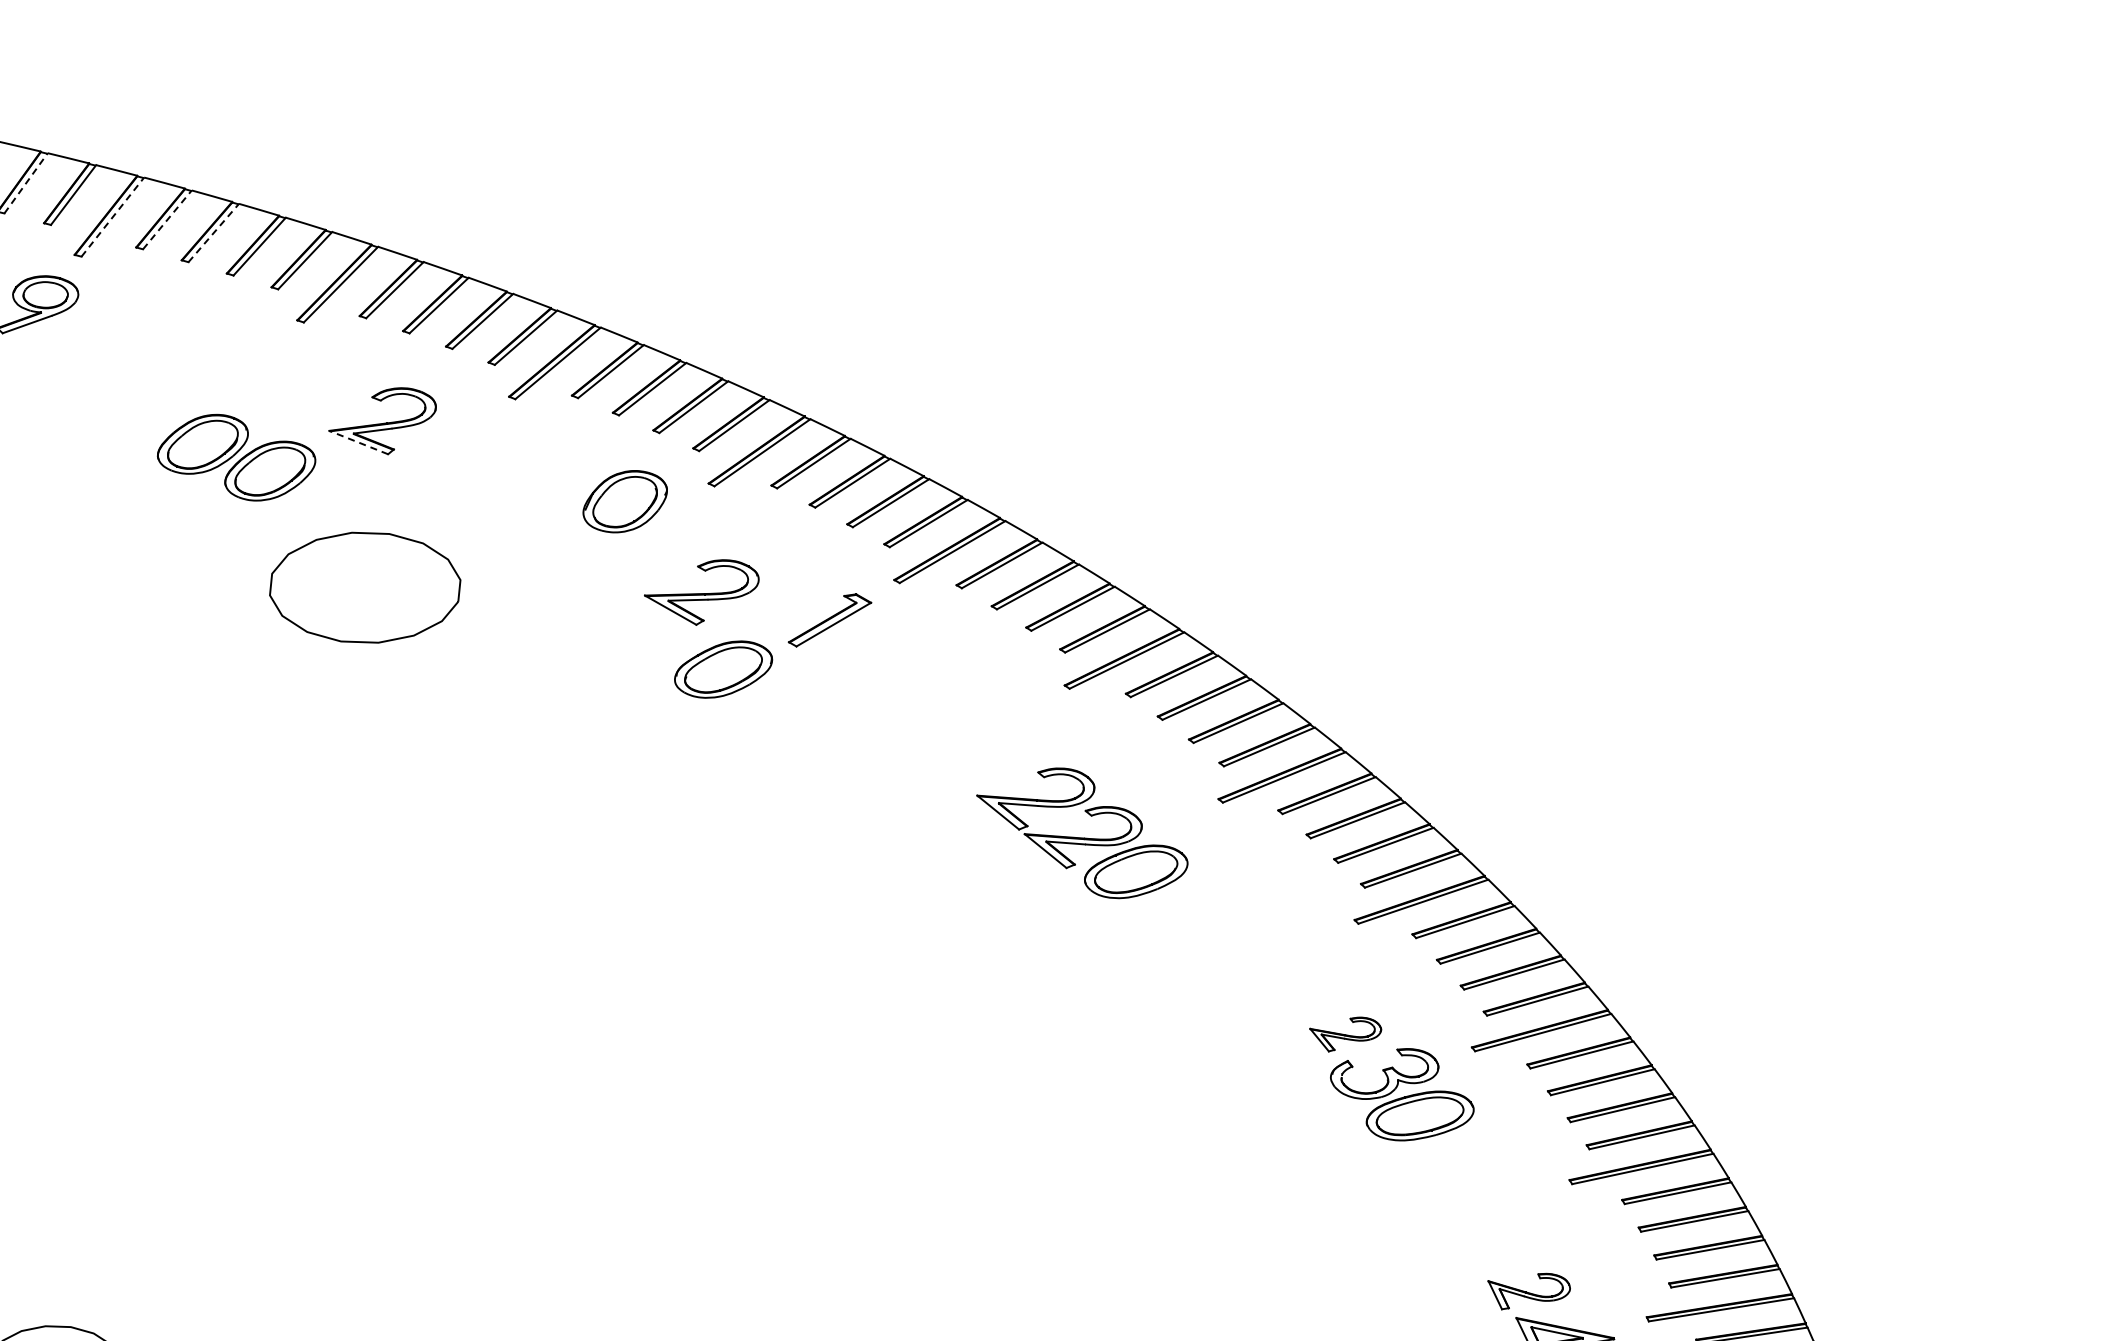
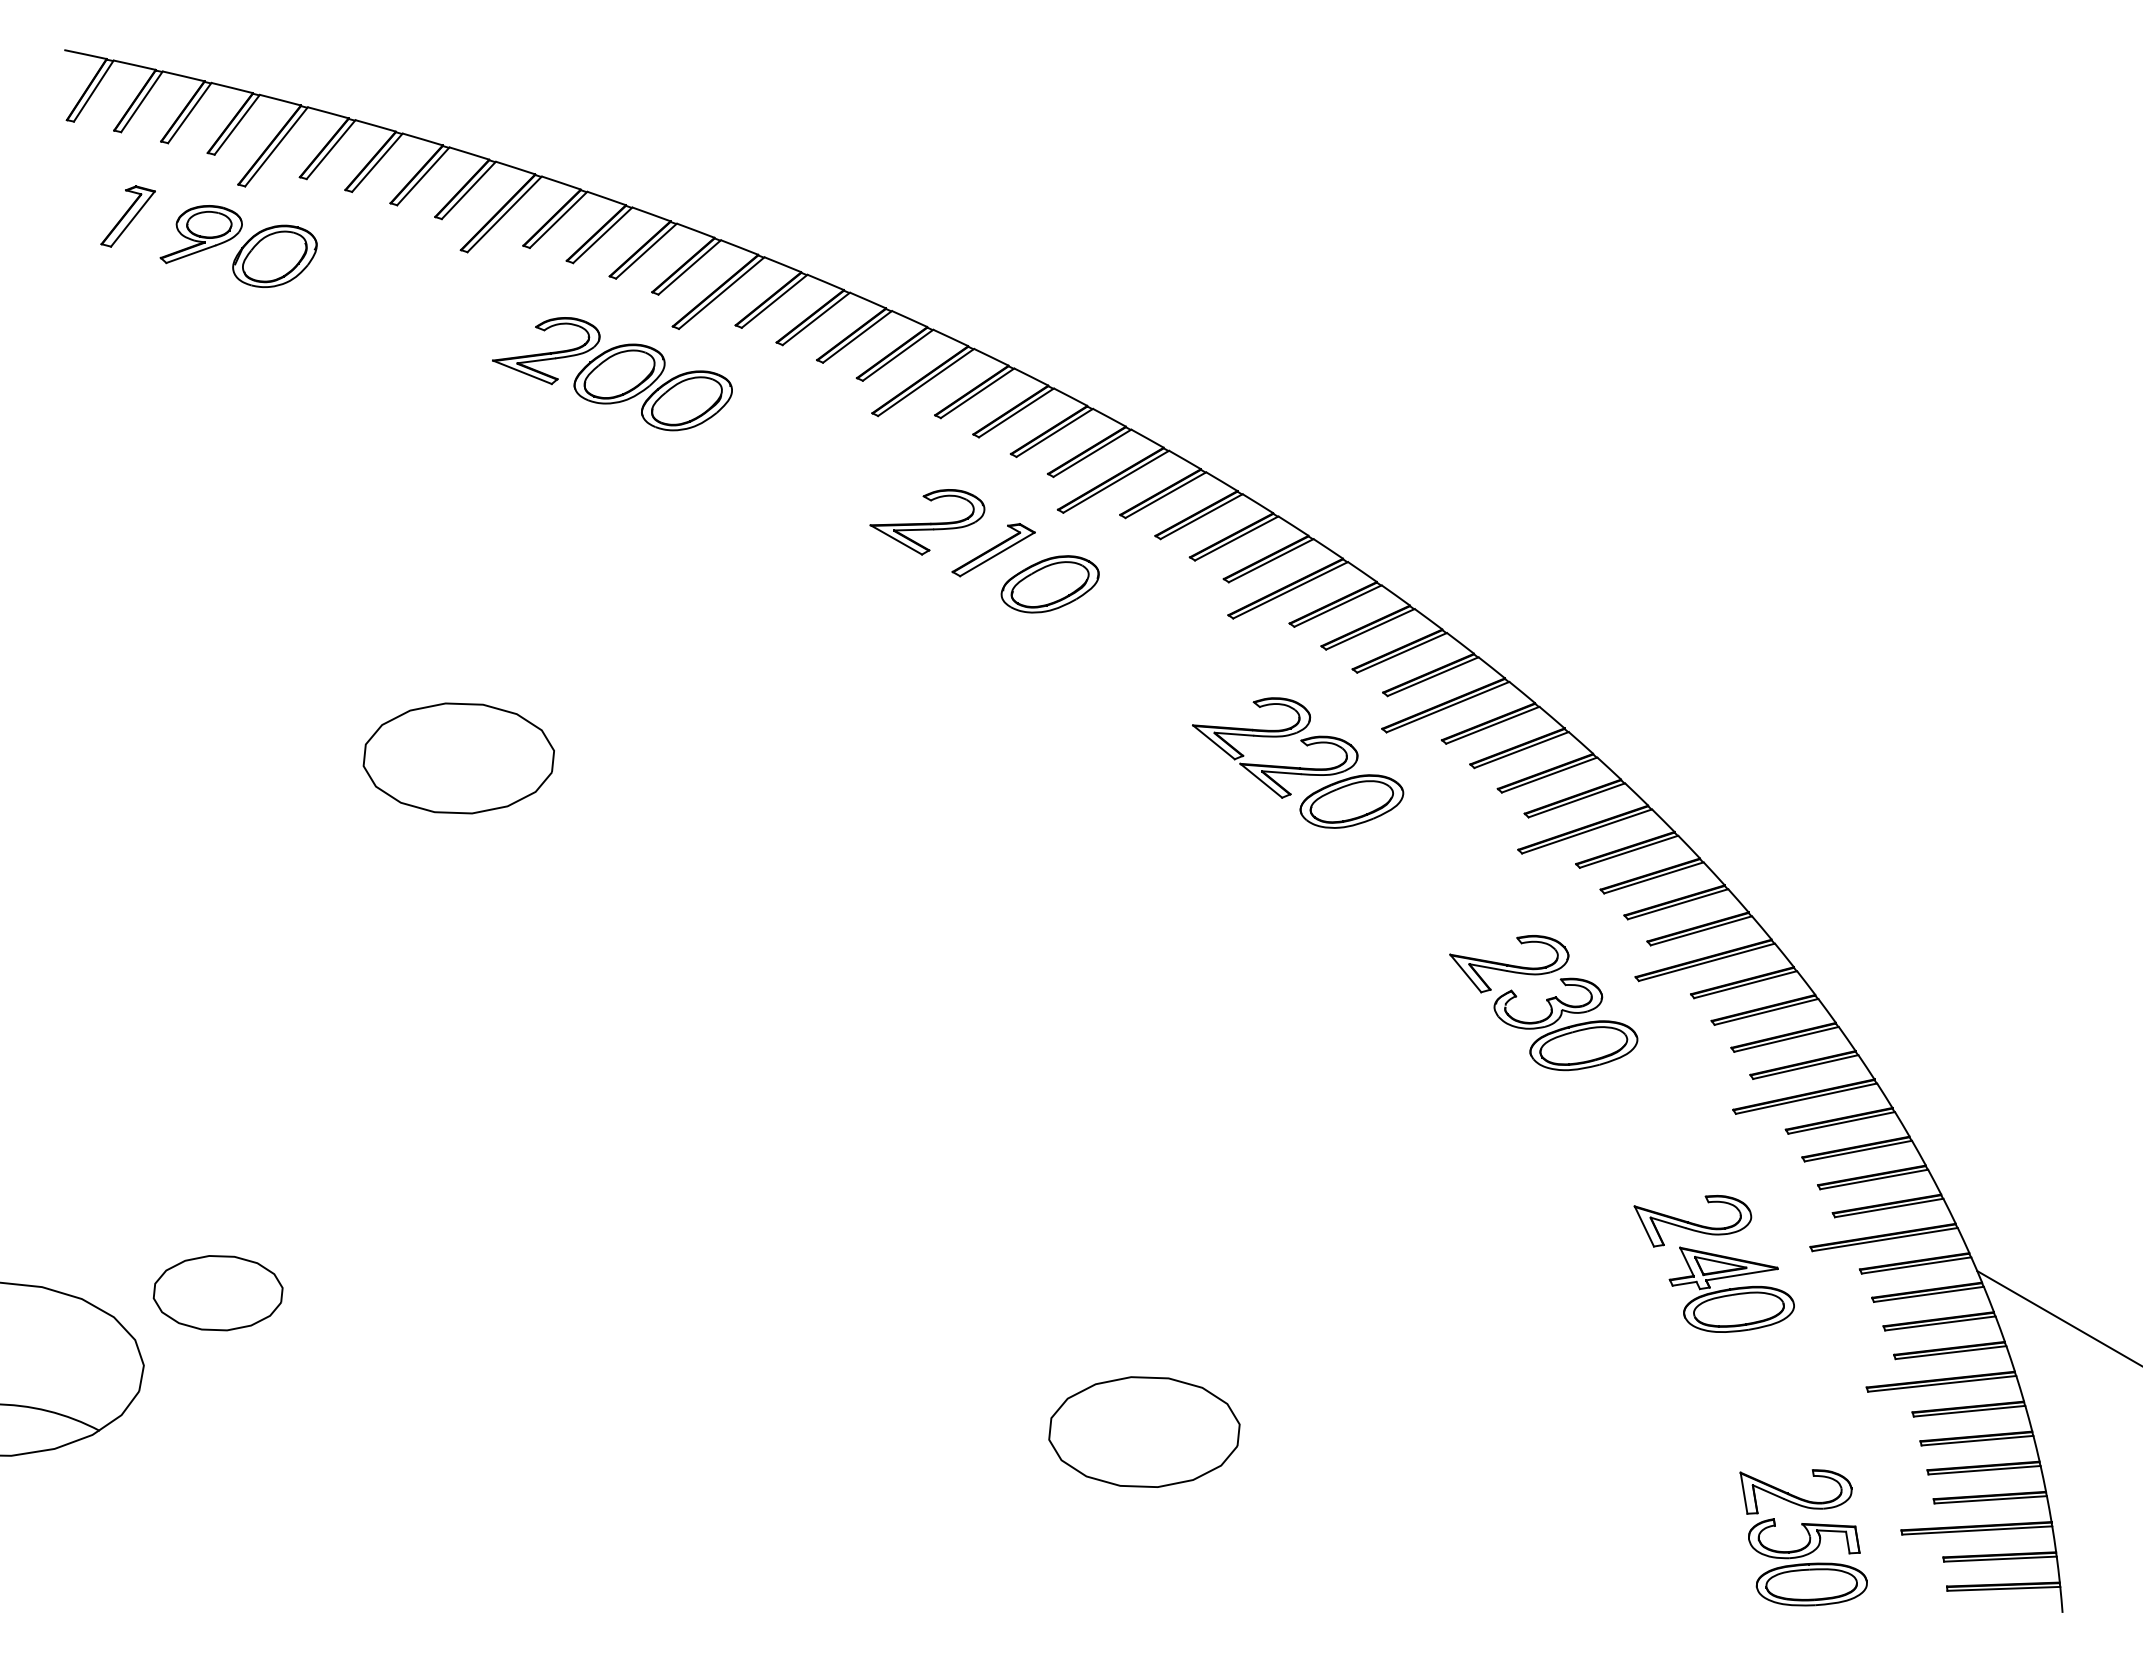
line: (26, 182) -> (190, 112), dashed -> solid
line: (112, 216) -> (276, 146), dashed -> solid
line: (167, 219) -> (331, 149), dashed -> solid
line: (213, 232) -> (377, 162), dashed -> solid
line: (358, 442) -> (522, 372), dashed -> solid
part: (235, 457) -> (652, 387), moved
part: (624, 500) -> (274, 255), moved
part: (364, 587) -> (458, 758), moved
part: (701, 592) -> (927, 522), moved
part: (722, 669) -> (1049, 584), moved
part: (1082, 832) -> (1298, 762), moved
part: (1345, 1034) -> (1509, 964), size x1.67
part: (1528, 1291) -> (1692, 1221), size x1.43

